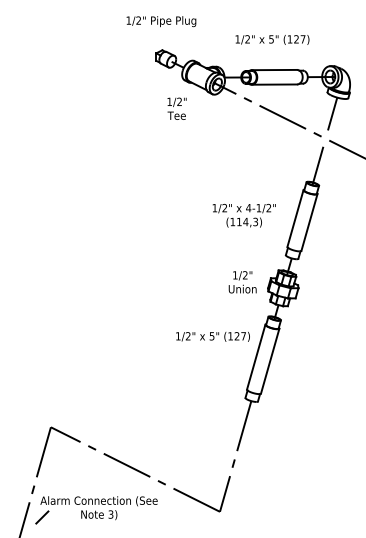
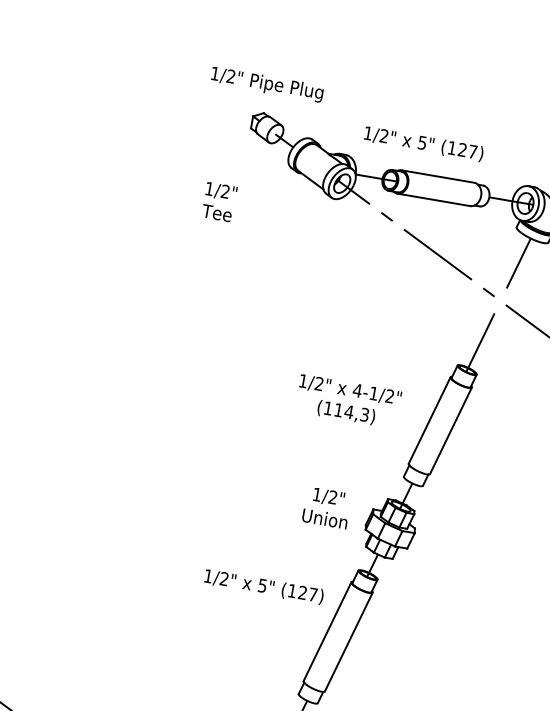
text: (161, 21) -> (267, 84), moved
text: (272, 39) -> (423, 143), moved
text: (176, 108) -> (218, 201), moved

